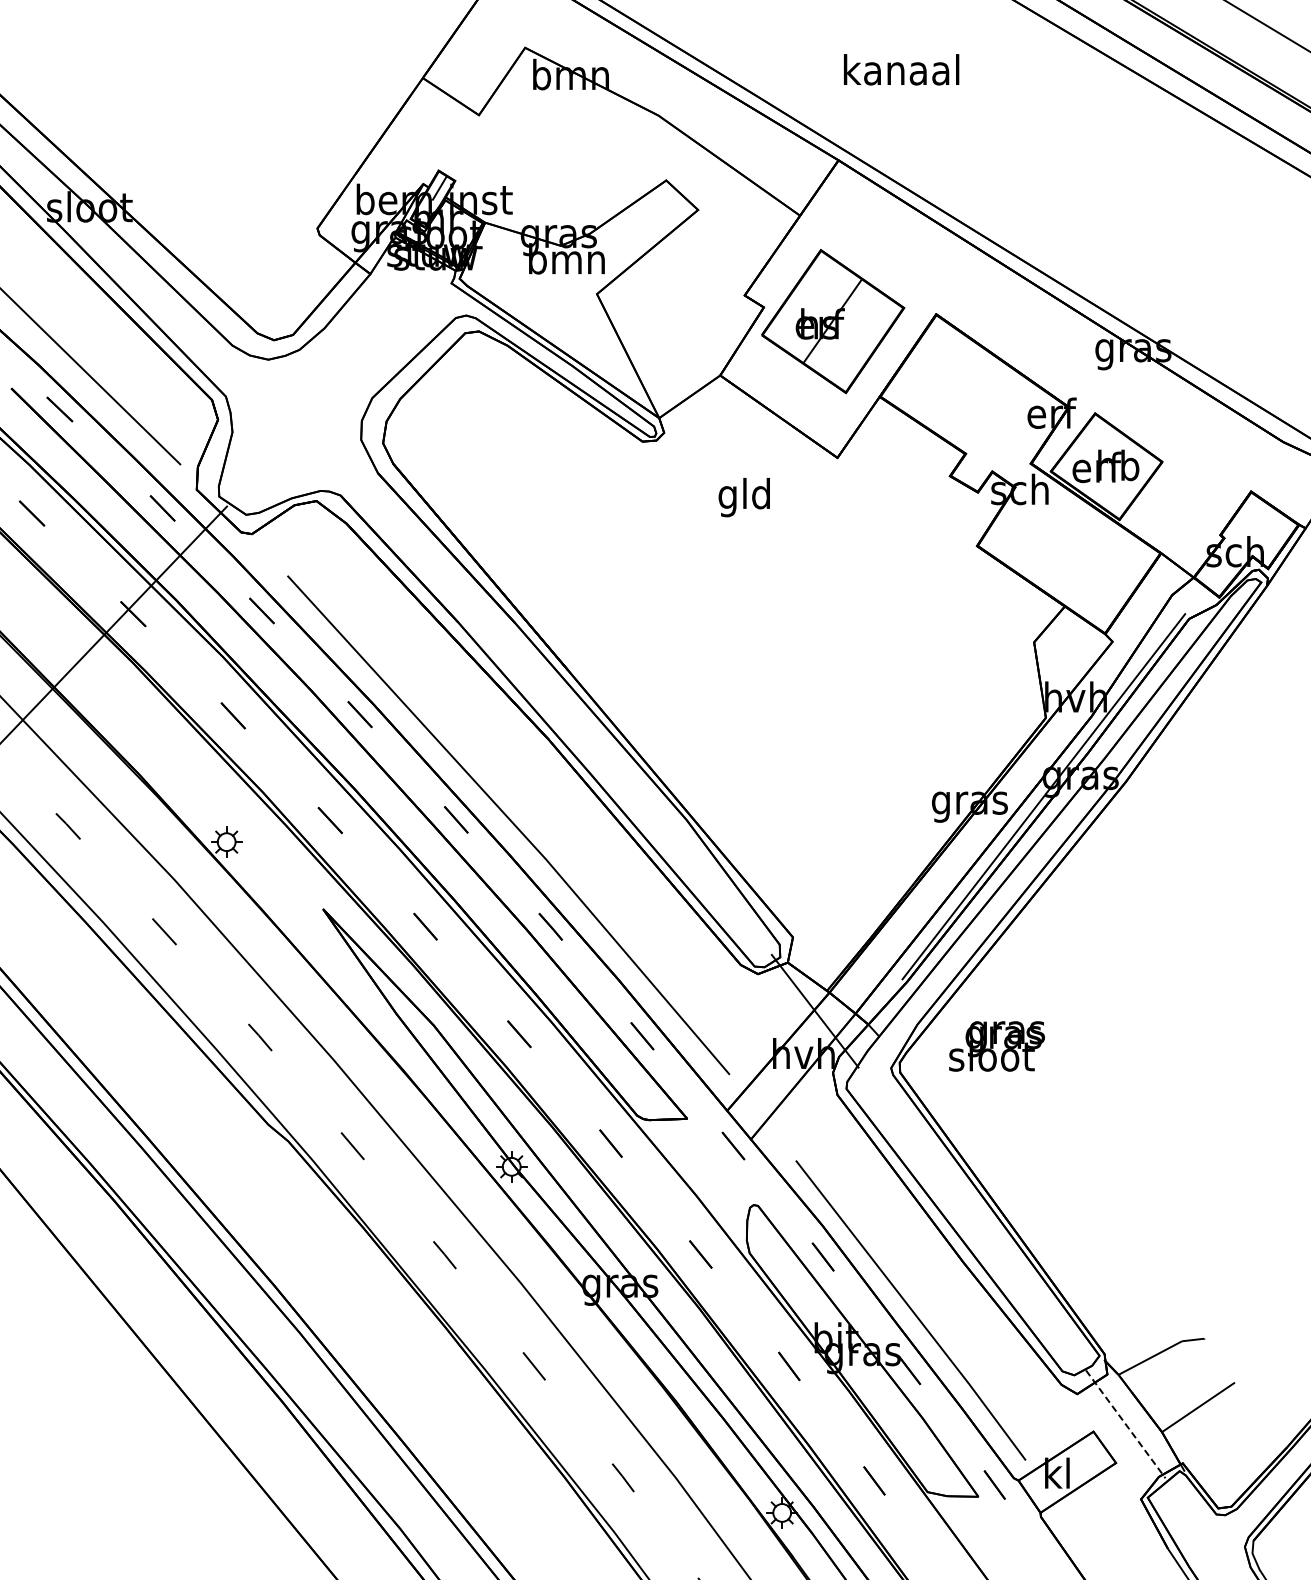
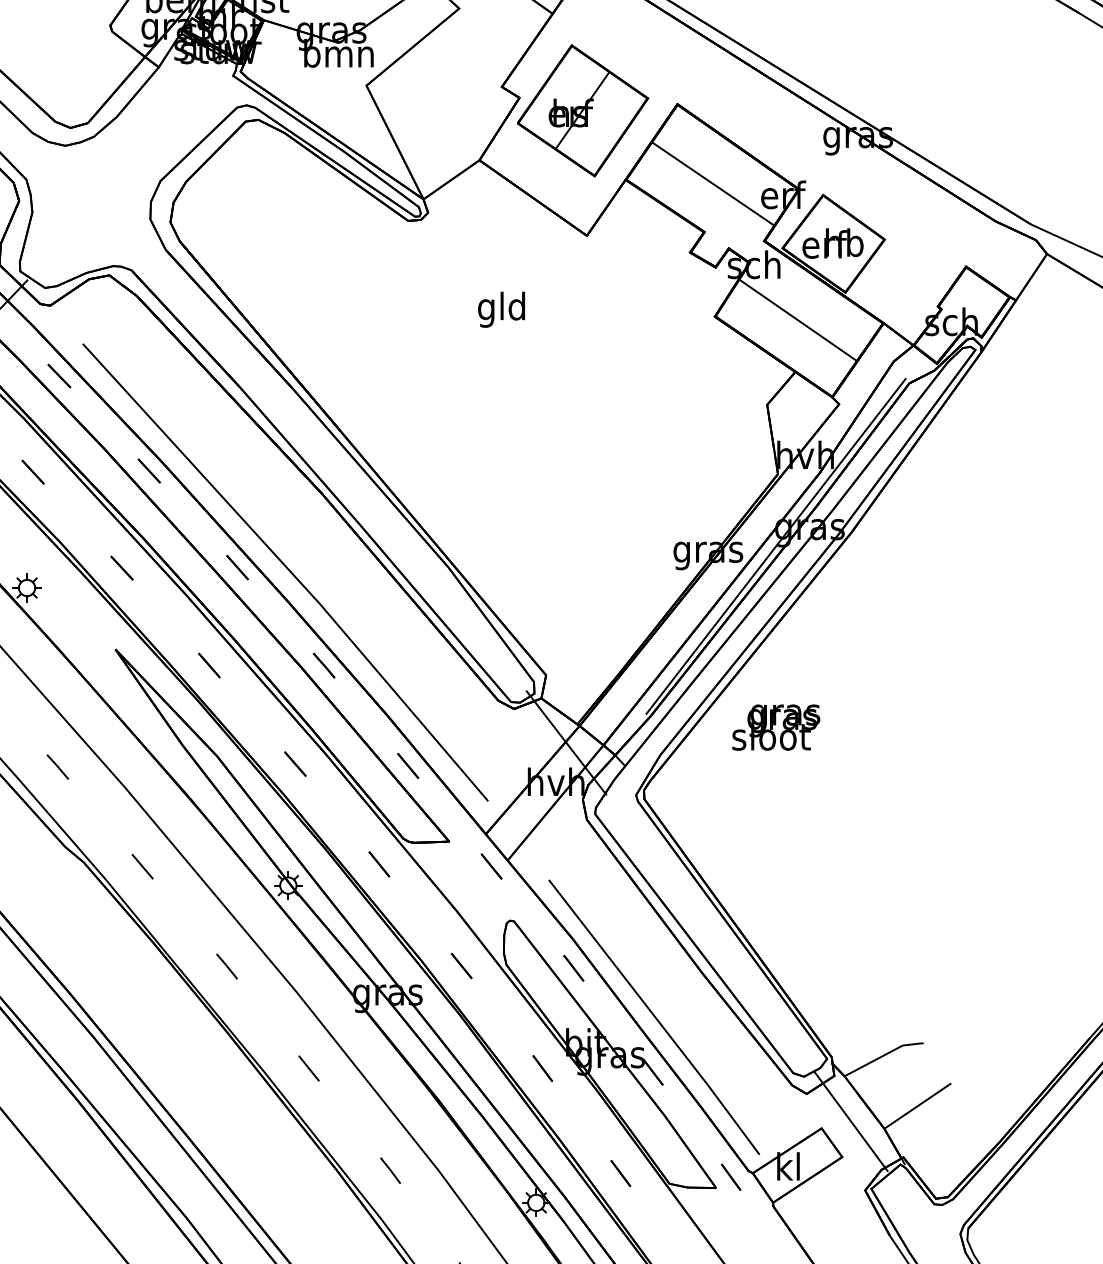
line: (974, 401) -> (712, 184), added
text: (743, 497) -> (500, 309), moved
line: (1068, 550) -> (798, 320), added
text: (996, 1046) -> (775, 727), moved
line: (1125, 1424) -> (850, 1121), dashed -> solid

